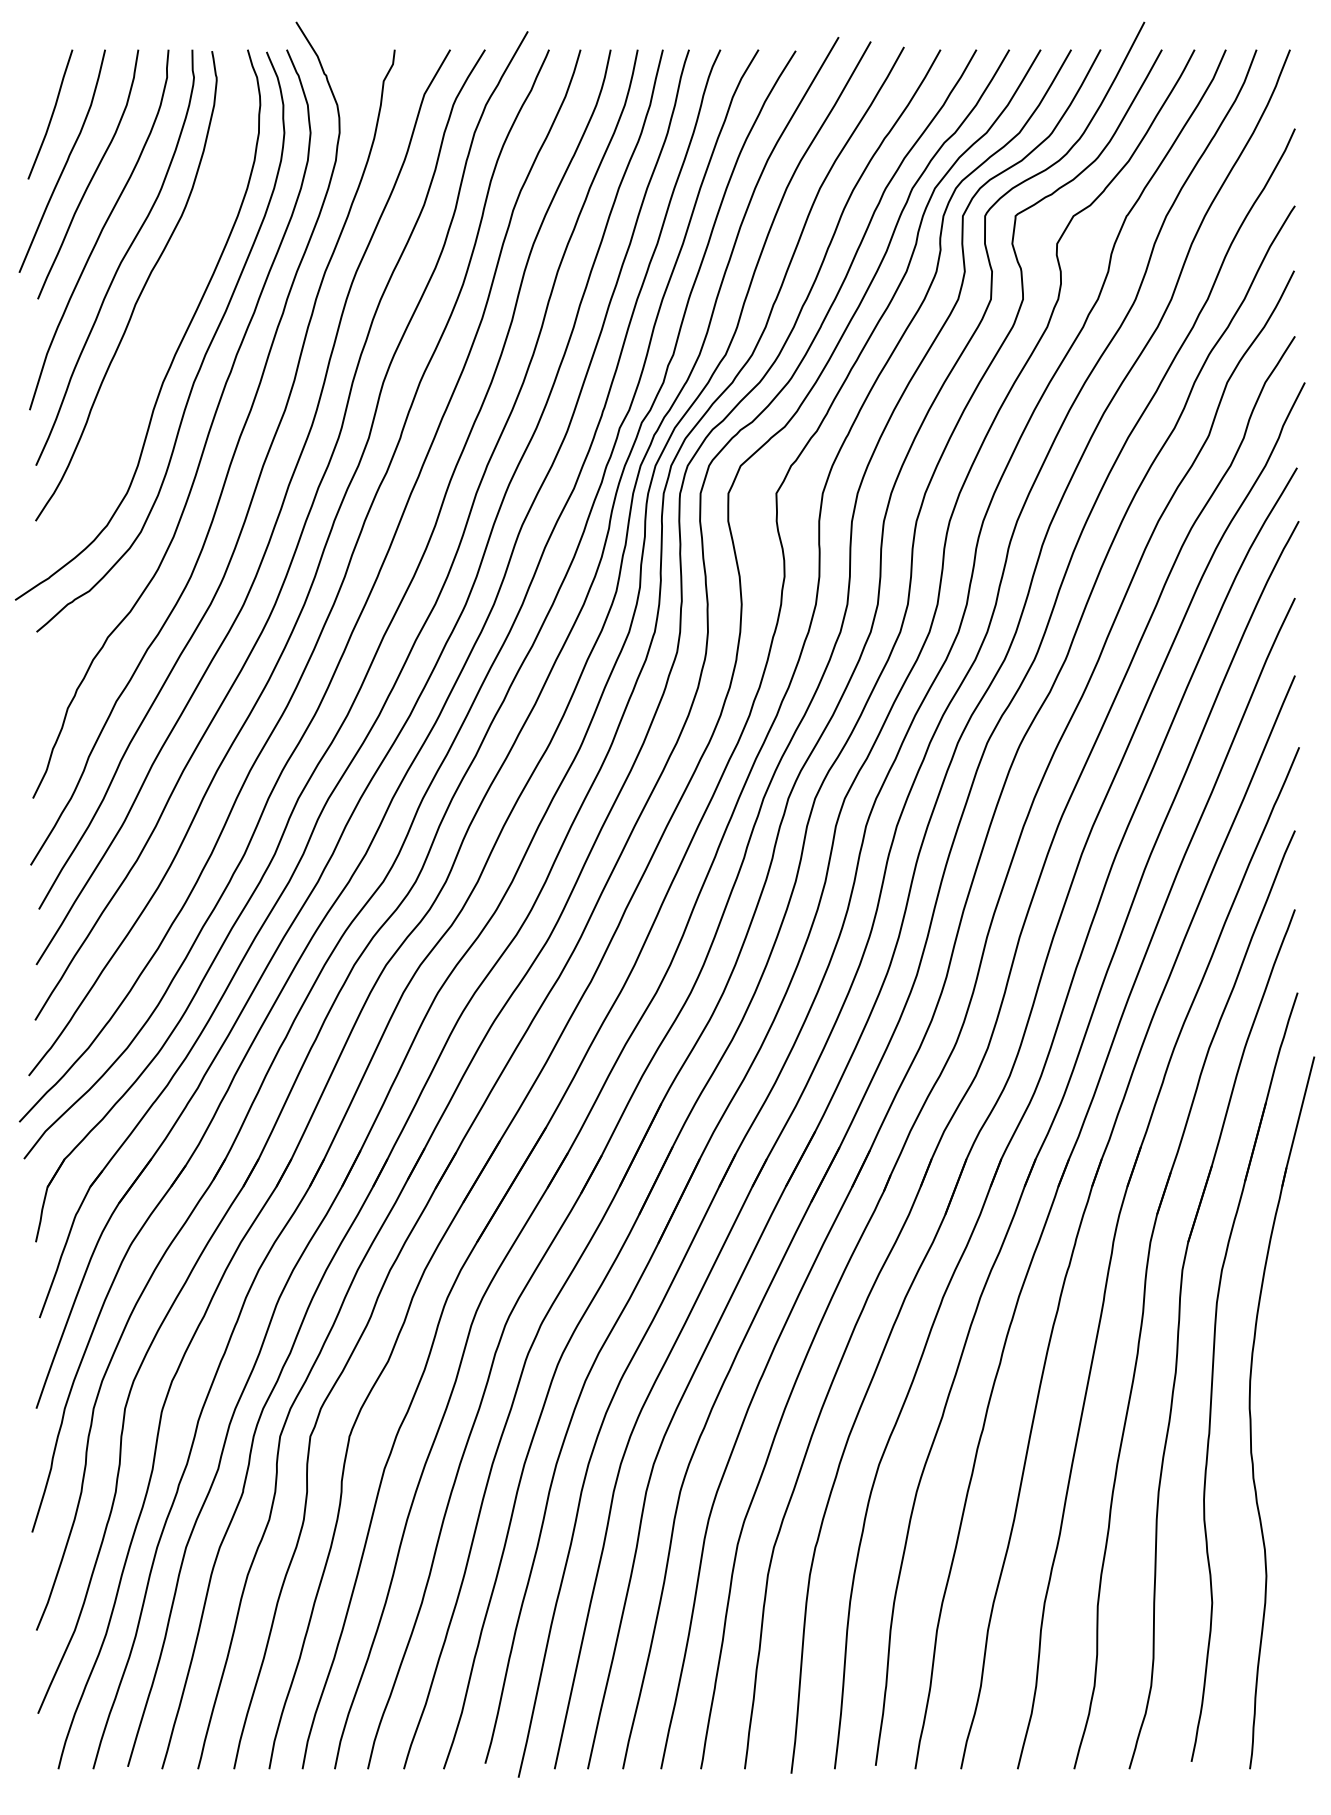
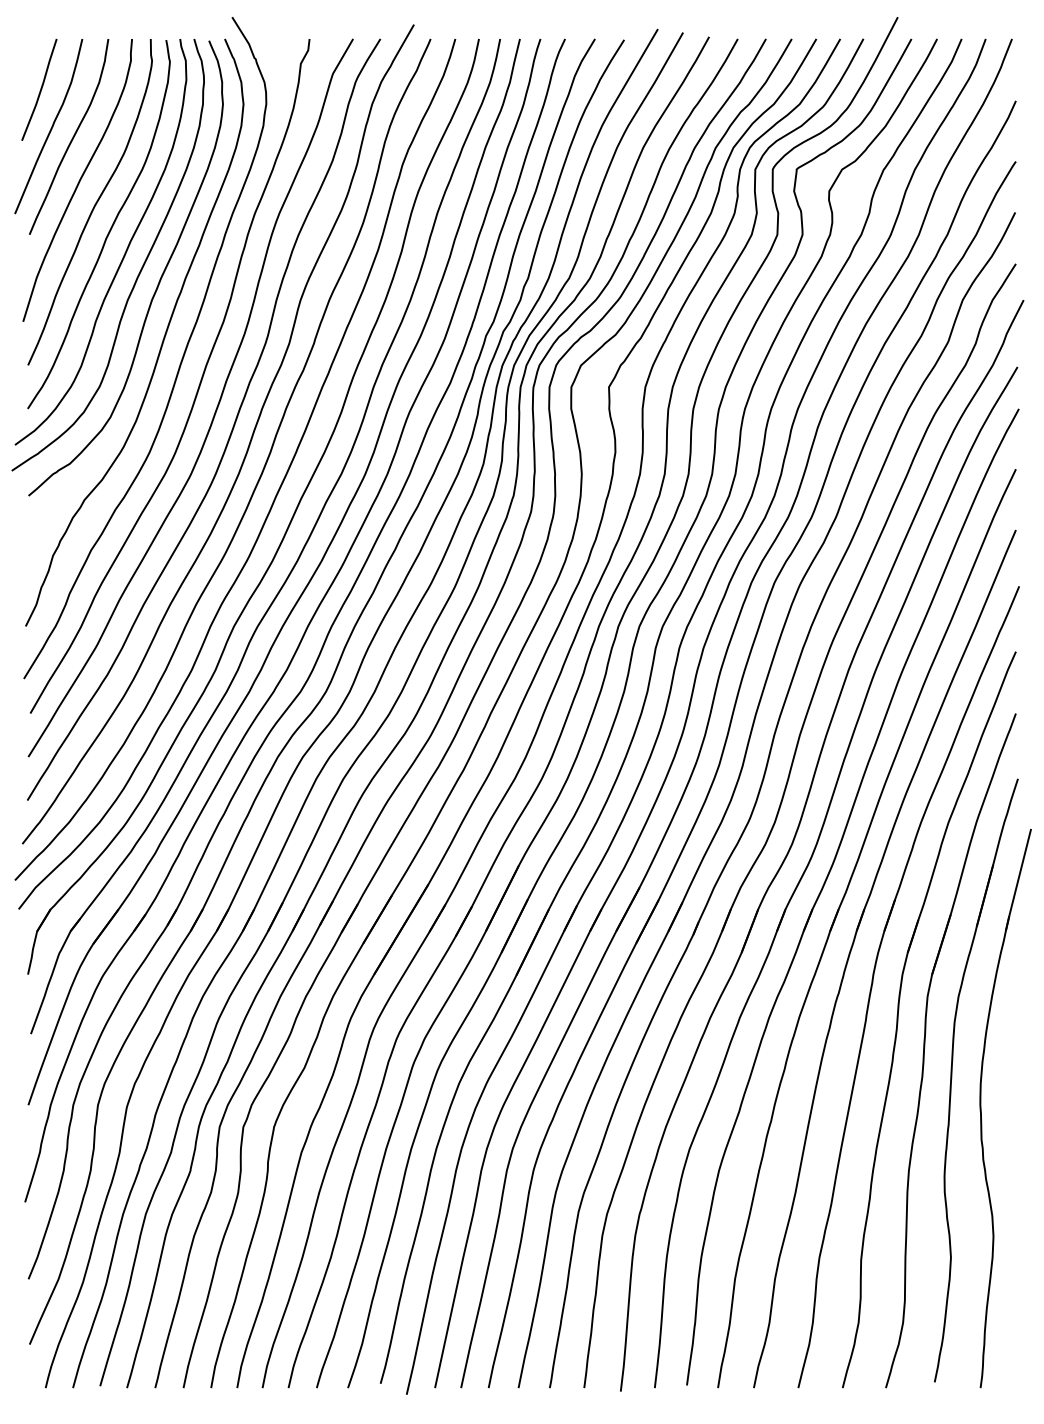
curve: (159, 321) -> (124, 252), added

